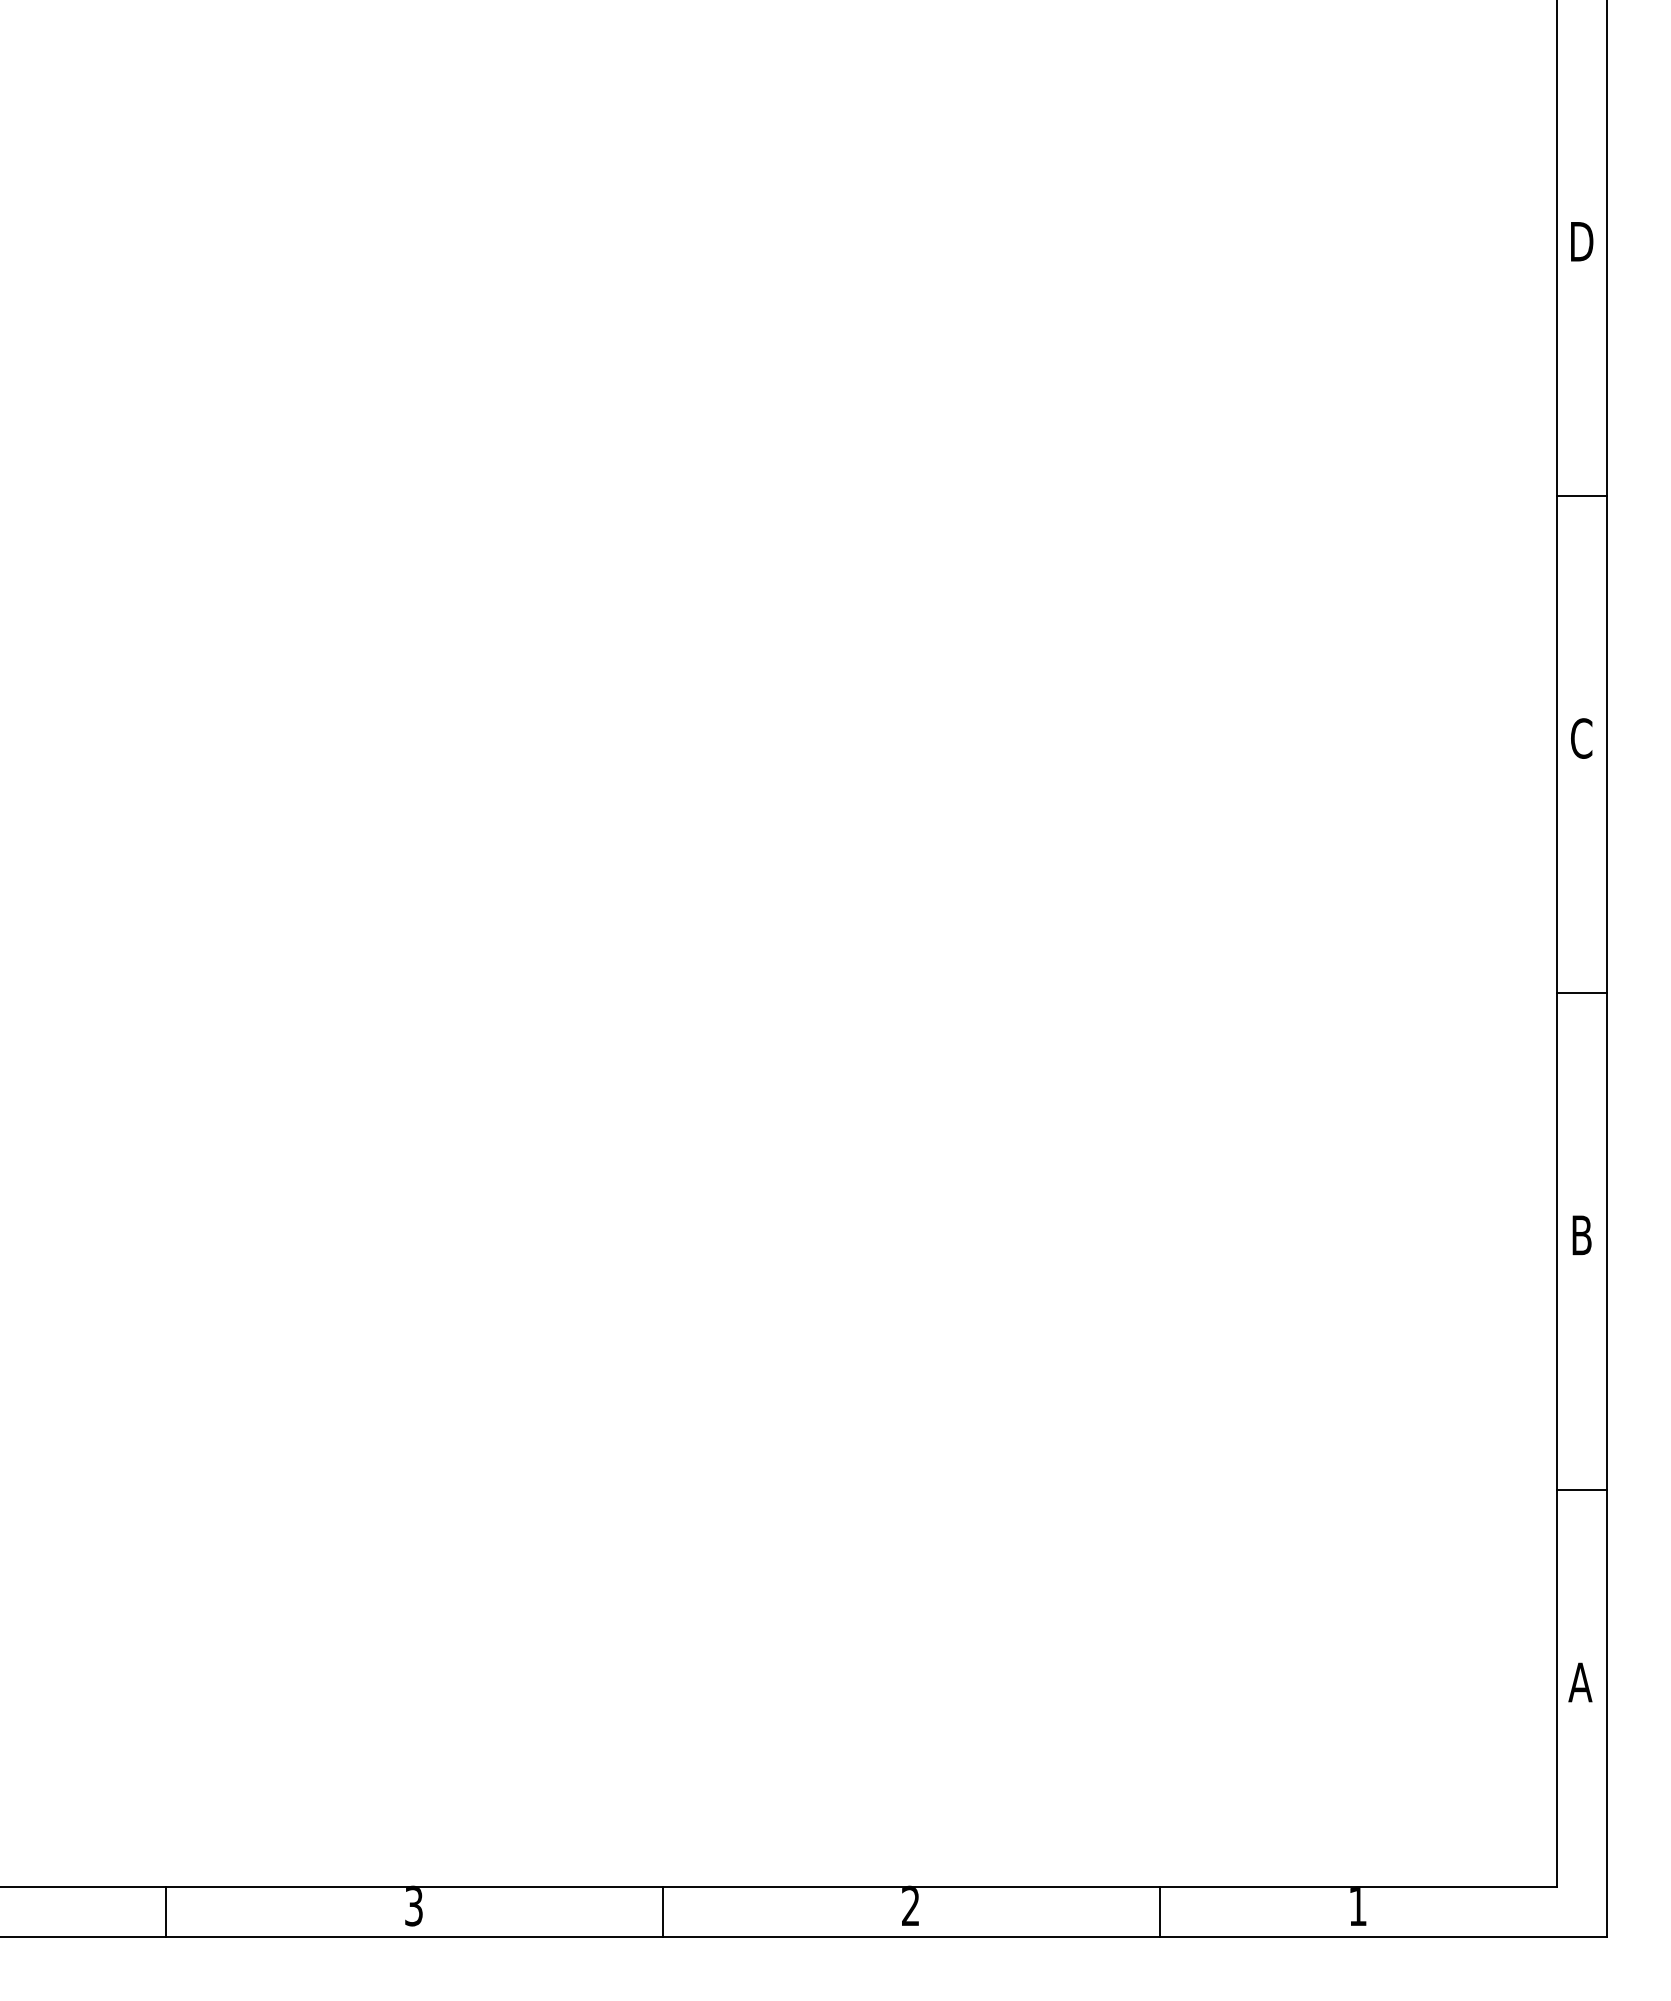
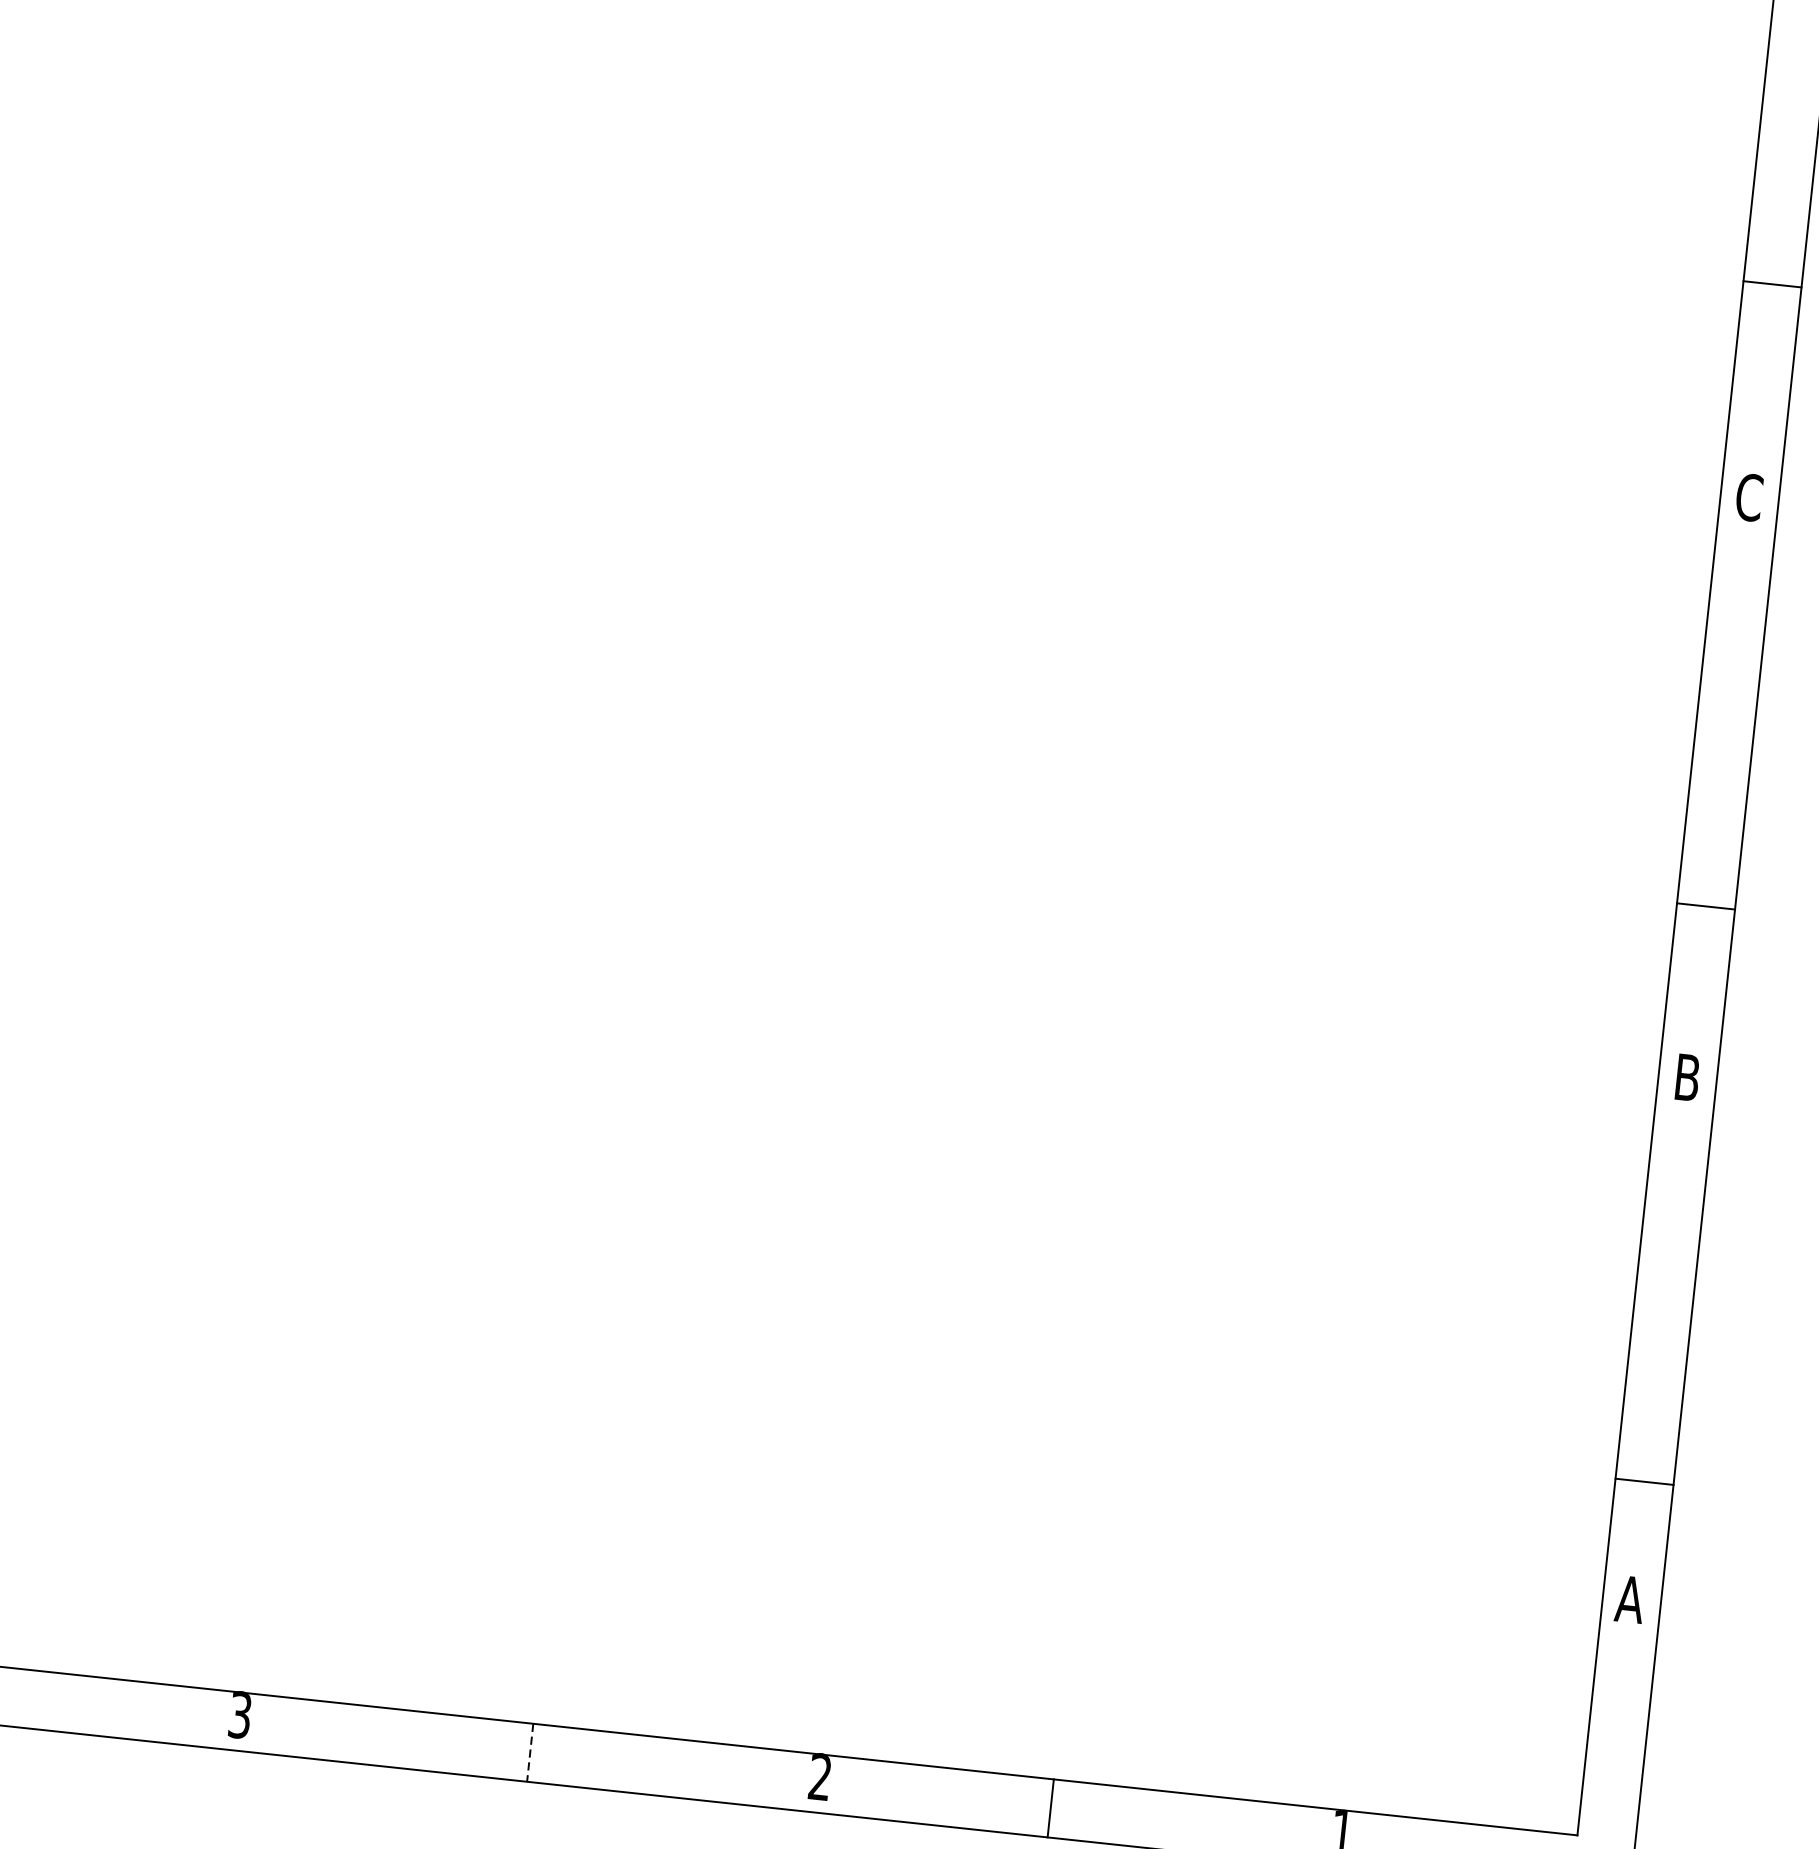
line: (1581, 495) -> (1771, 283), moved
line: (1581, 992) -> (1705, 906), moved
line: (1581, 1489) -> (1643, 1481), moved
line: (662, 1911) -> (529, 1752), solid -> dashed
line: (1159, 1911) -> (1050, 1808), moved

